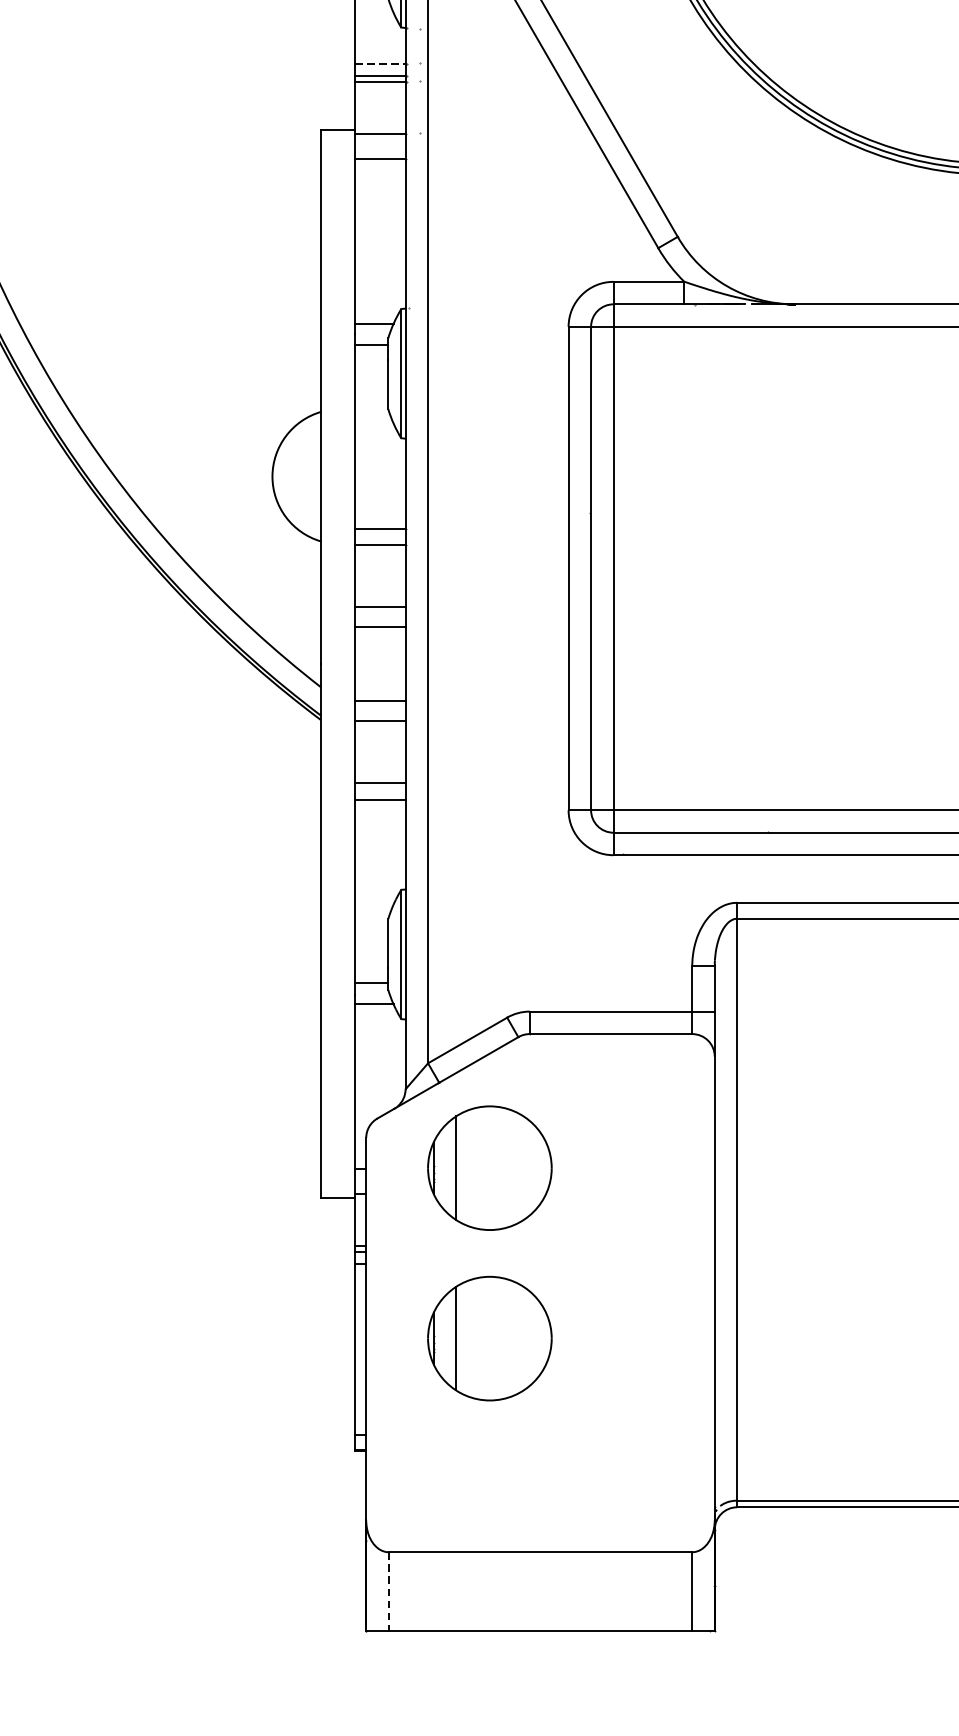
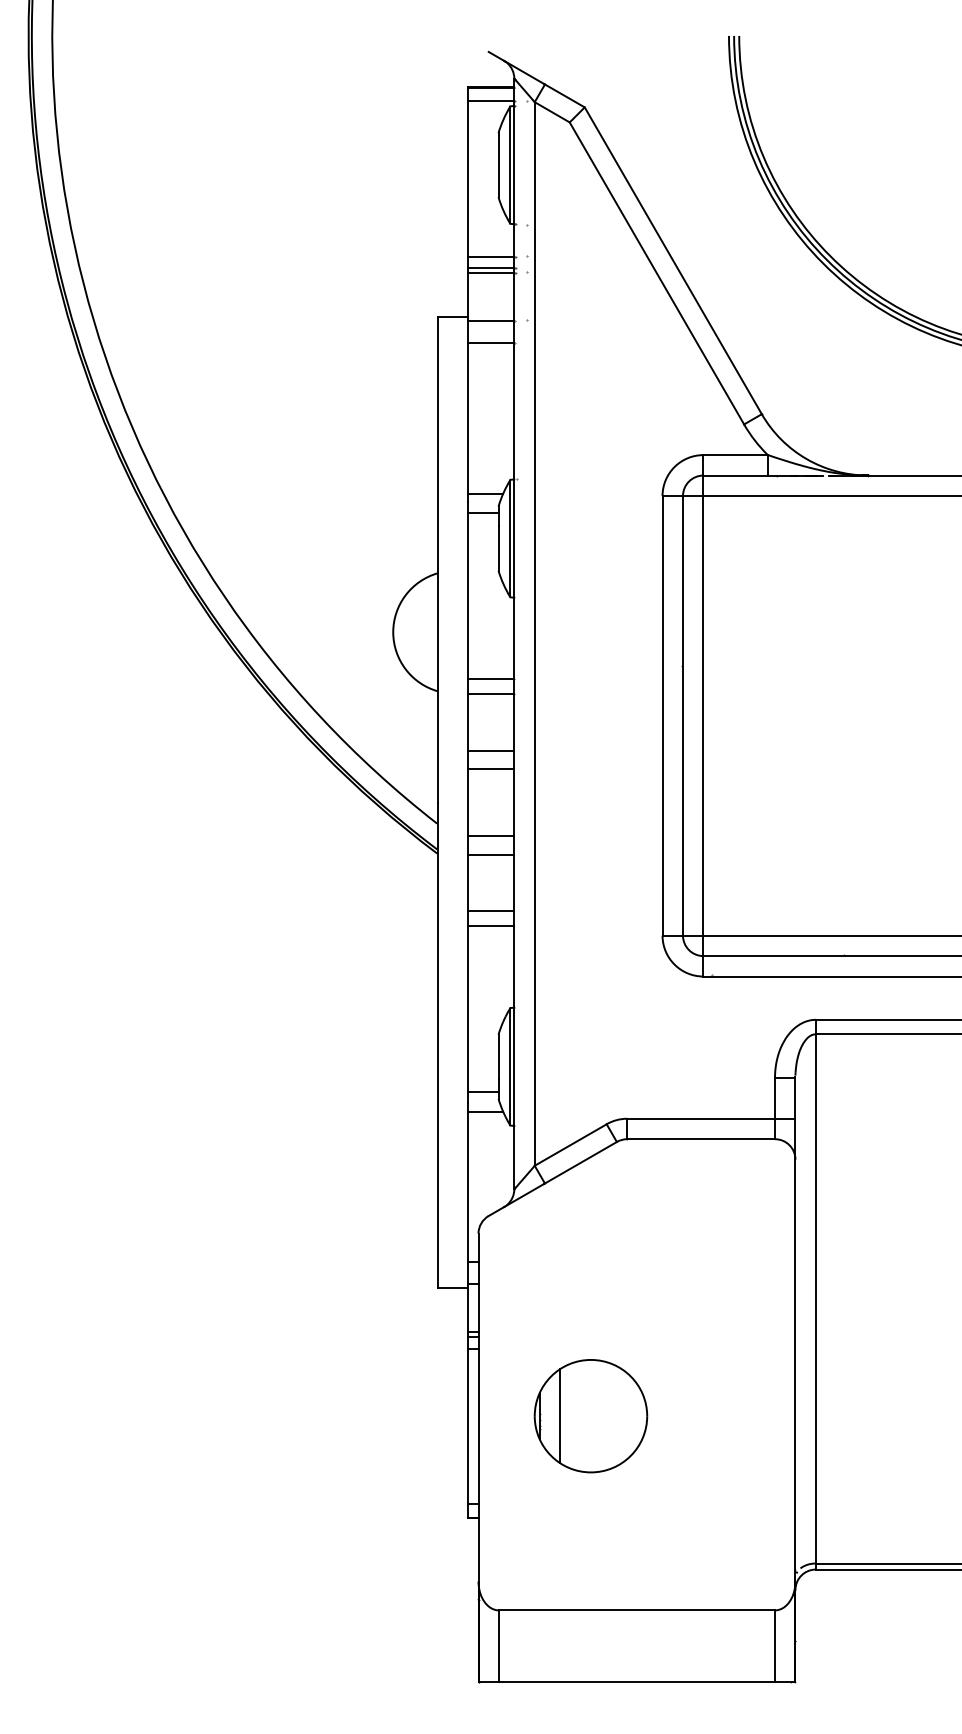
line: (380, 63) -> (491, 256), dashed -> solid
part: (489, 1168) -> (590, 1261), removed
line: (388, 1591) -> (498, 1646), dashed -> solid

